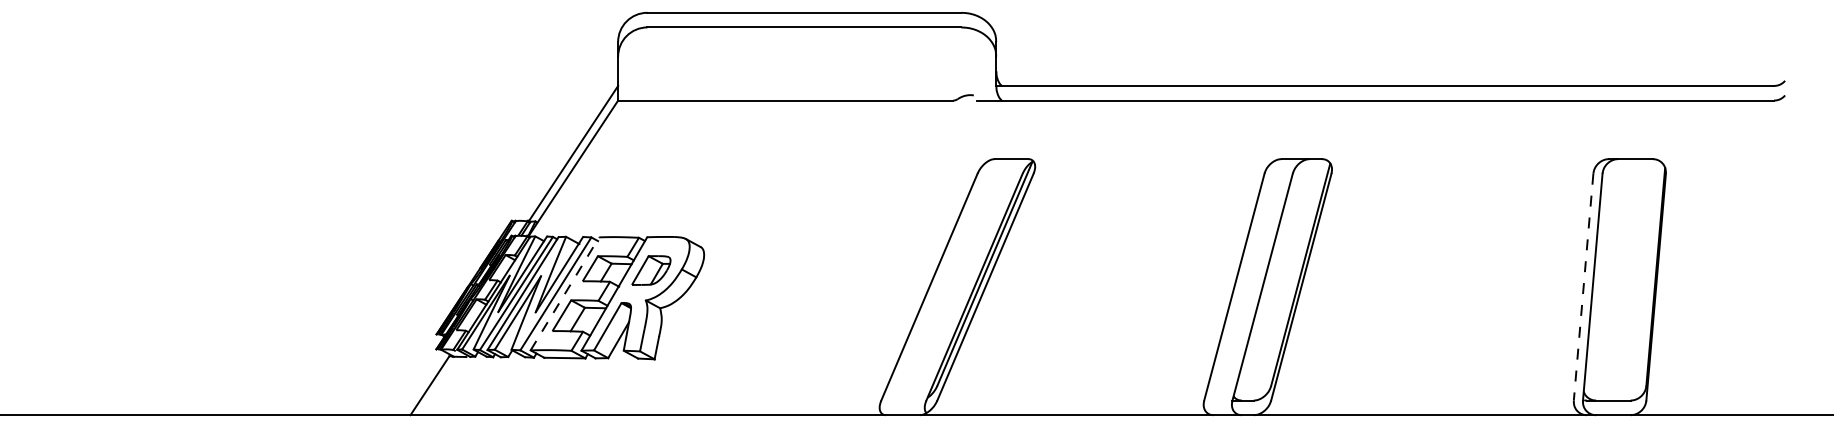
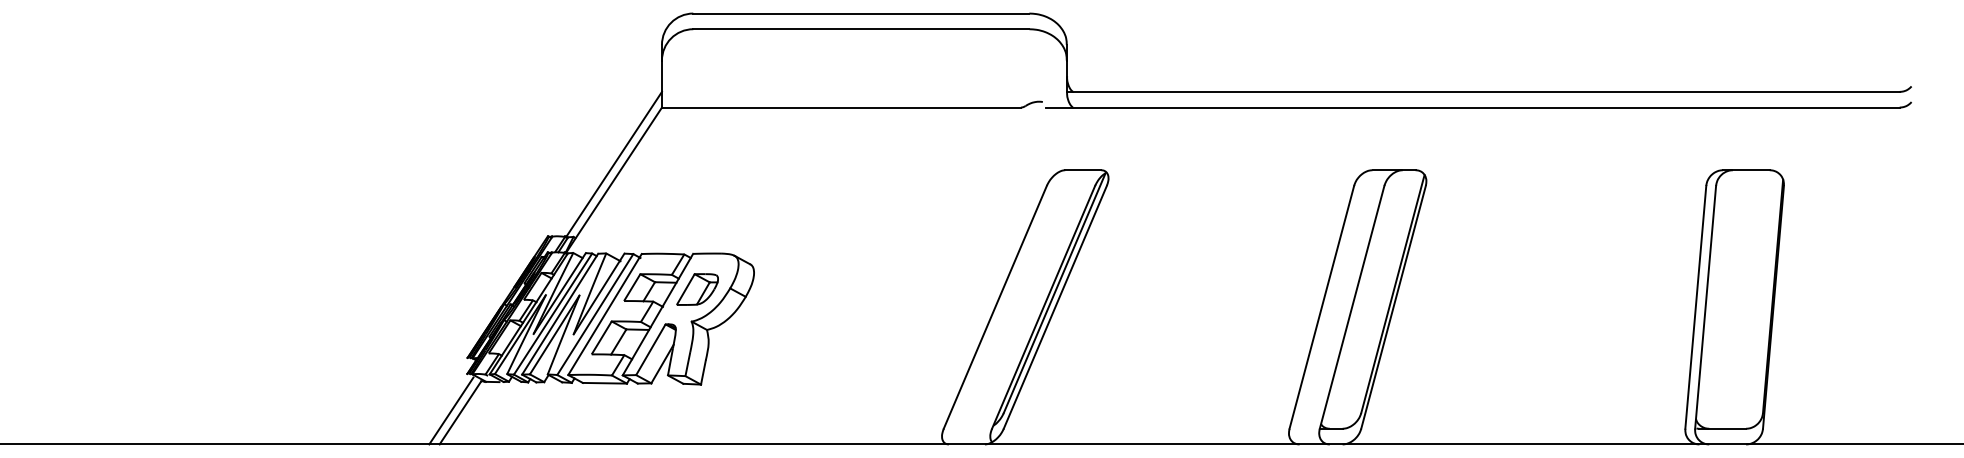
line: (1583, 287) -> (1695, 307), dashed -> solid
line: (565, 293) -> (605, 314), dashed -> solid
line: (421, 383) -> (451, 410), added

